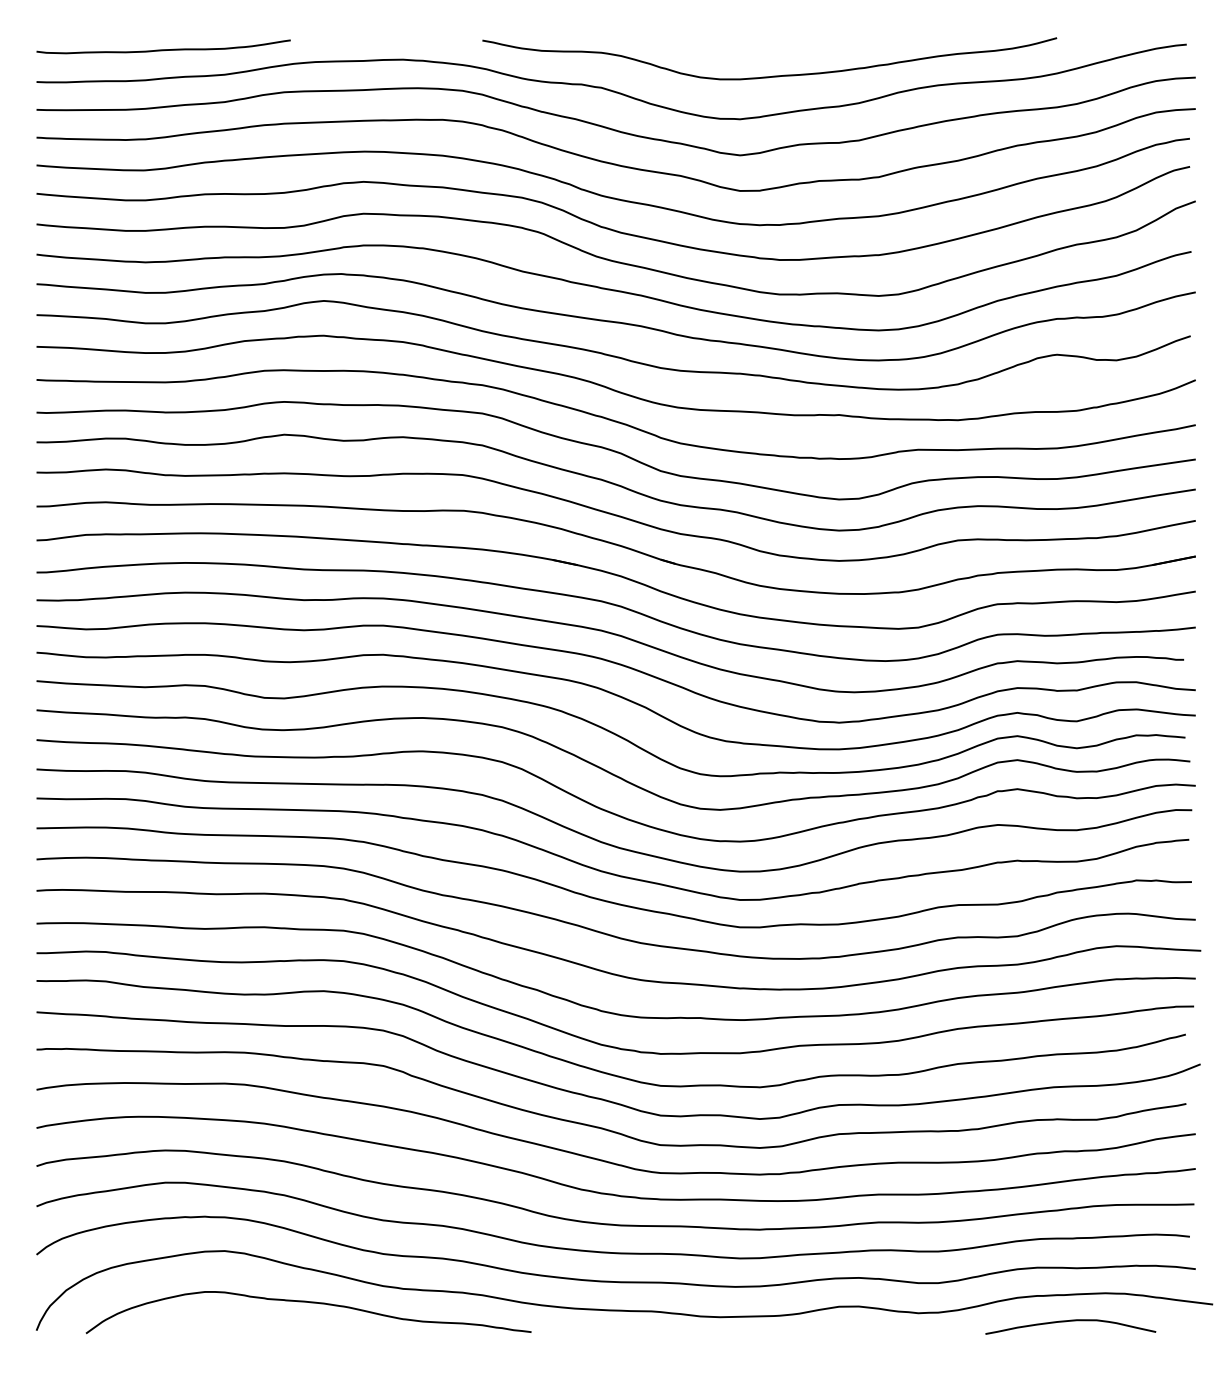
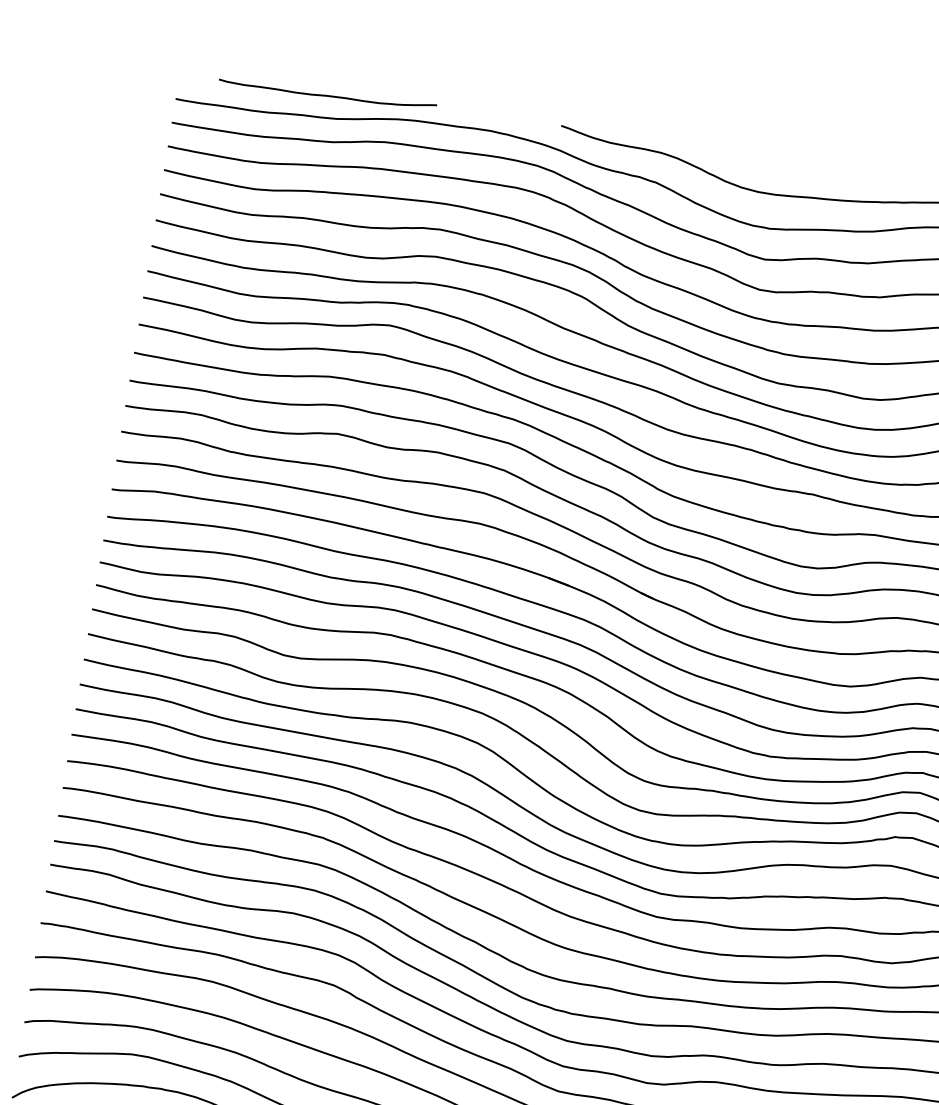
curve: (163, 49) -> (327, 95), moved

